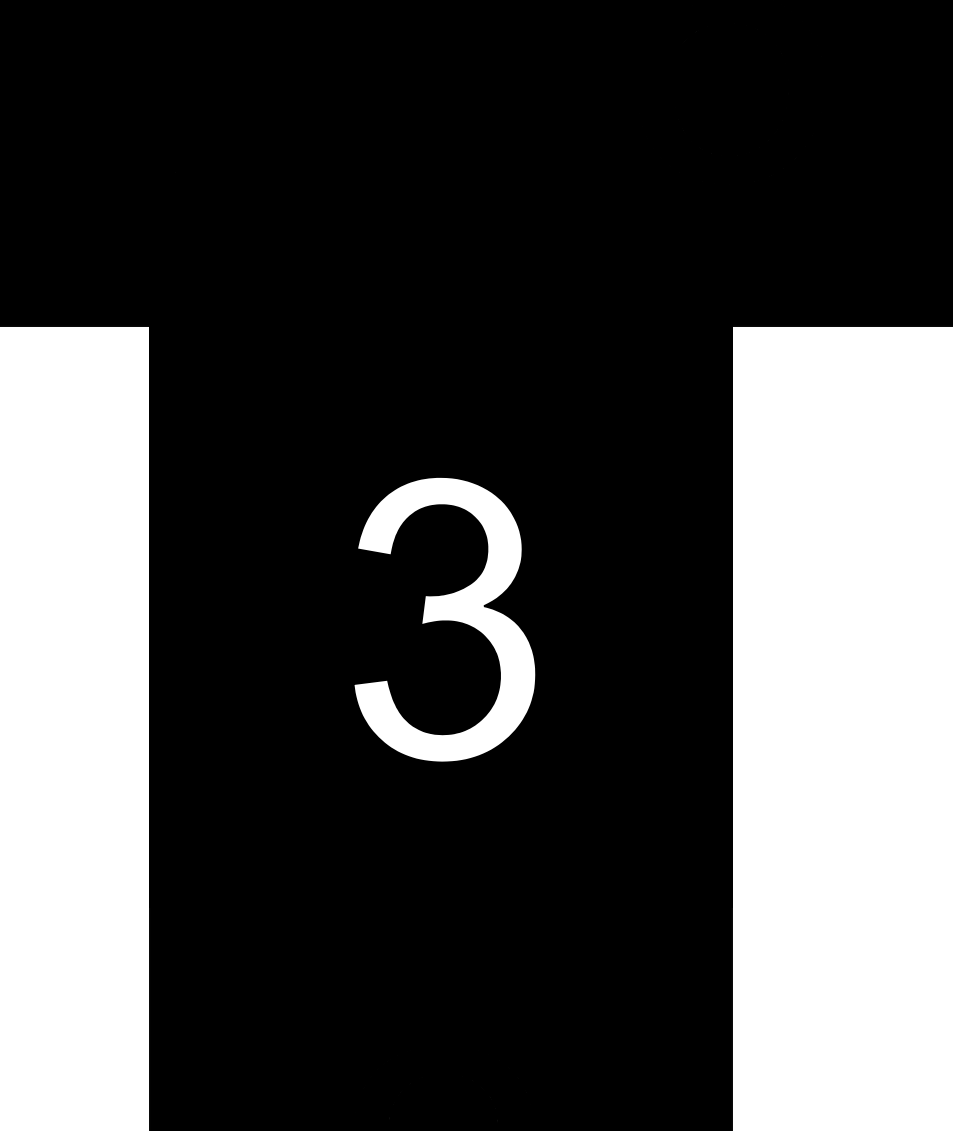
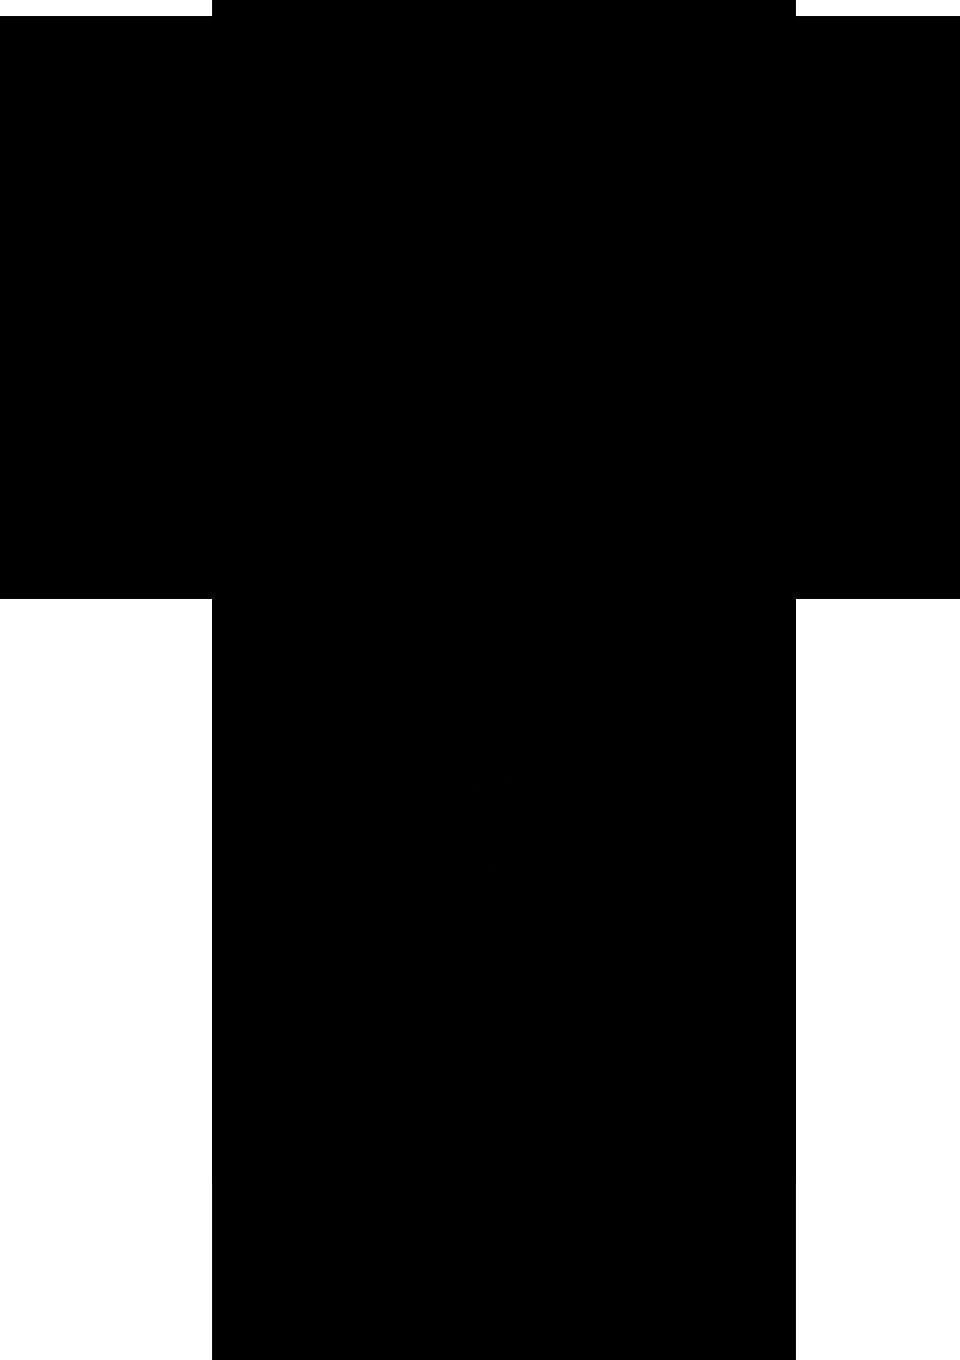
fill: (444, 620) -> (507, 892), added

